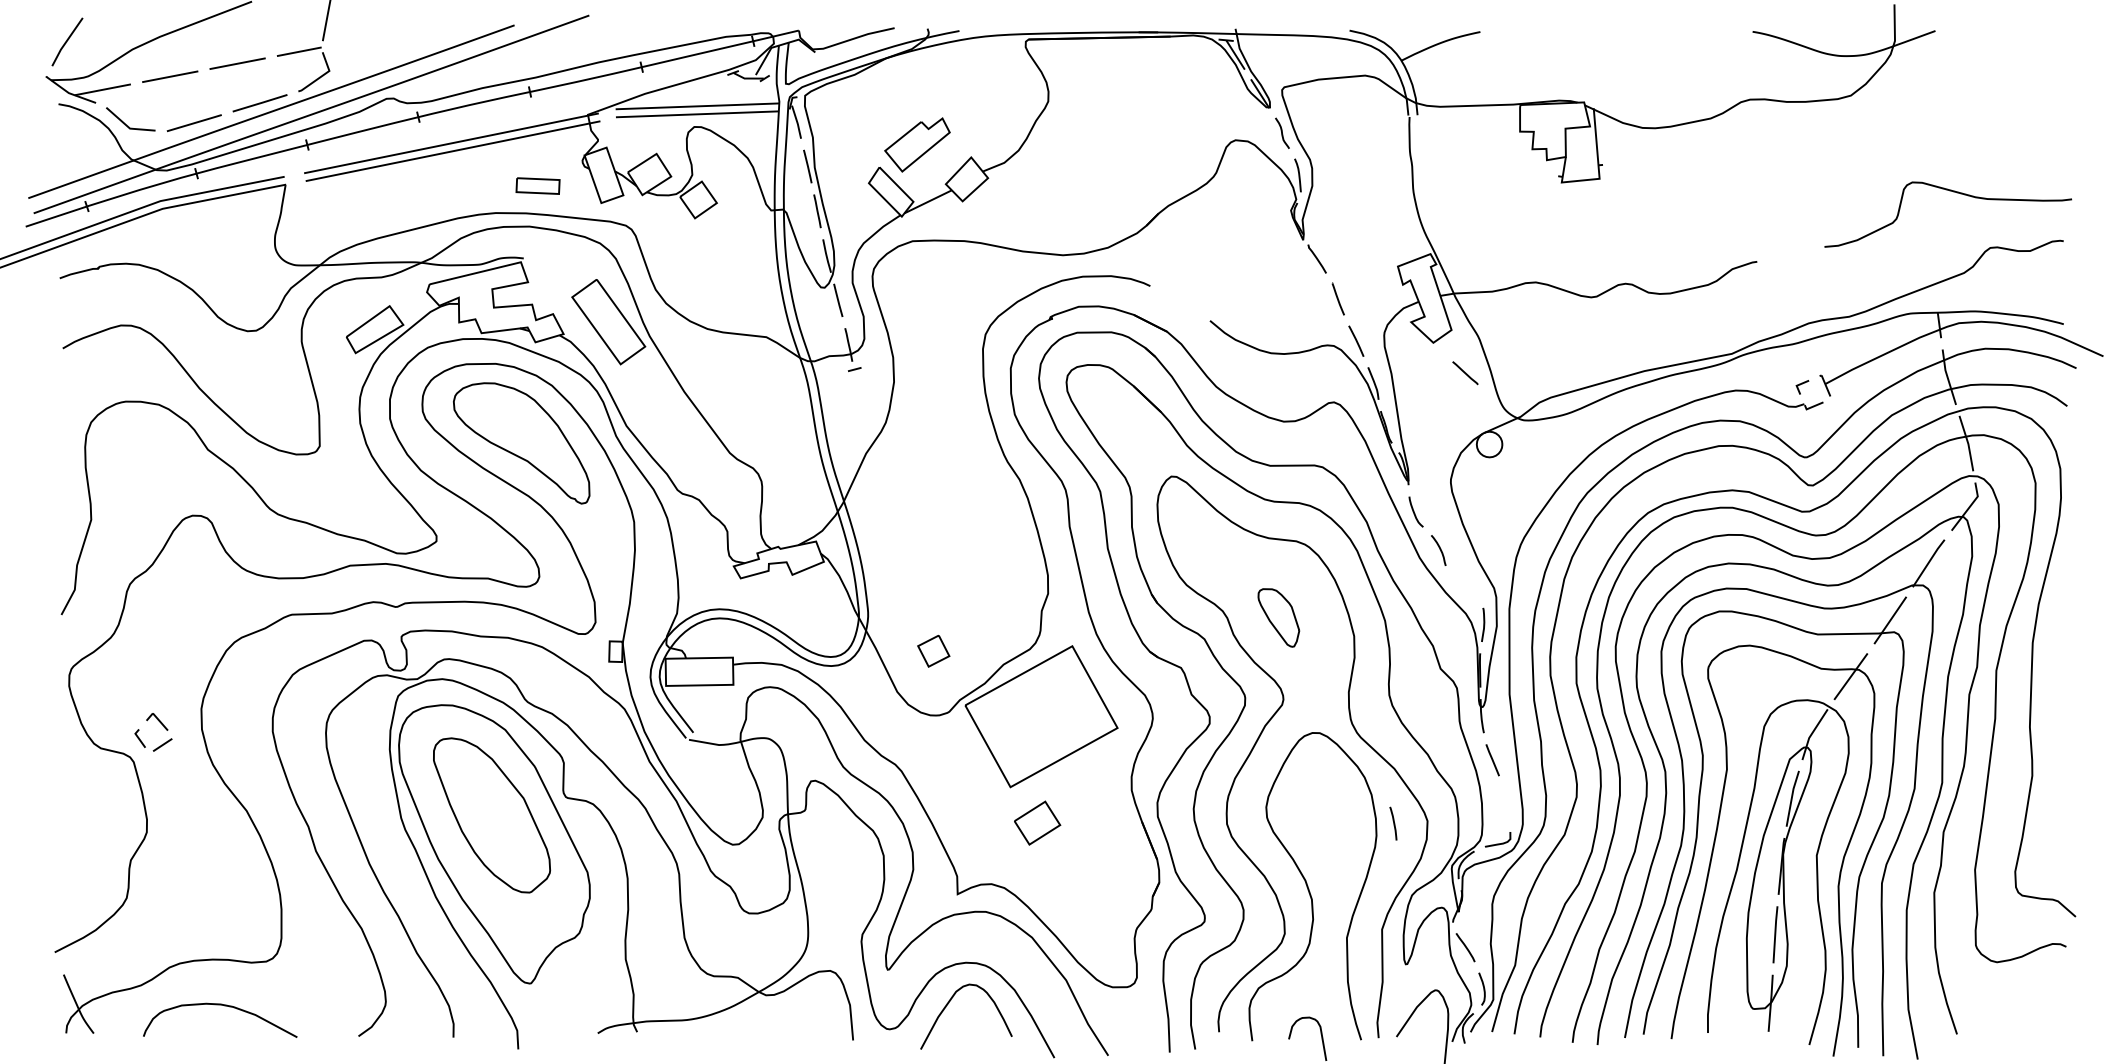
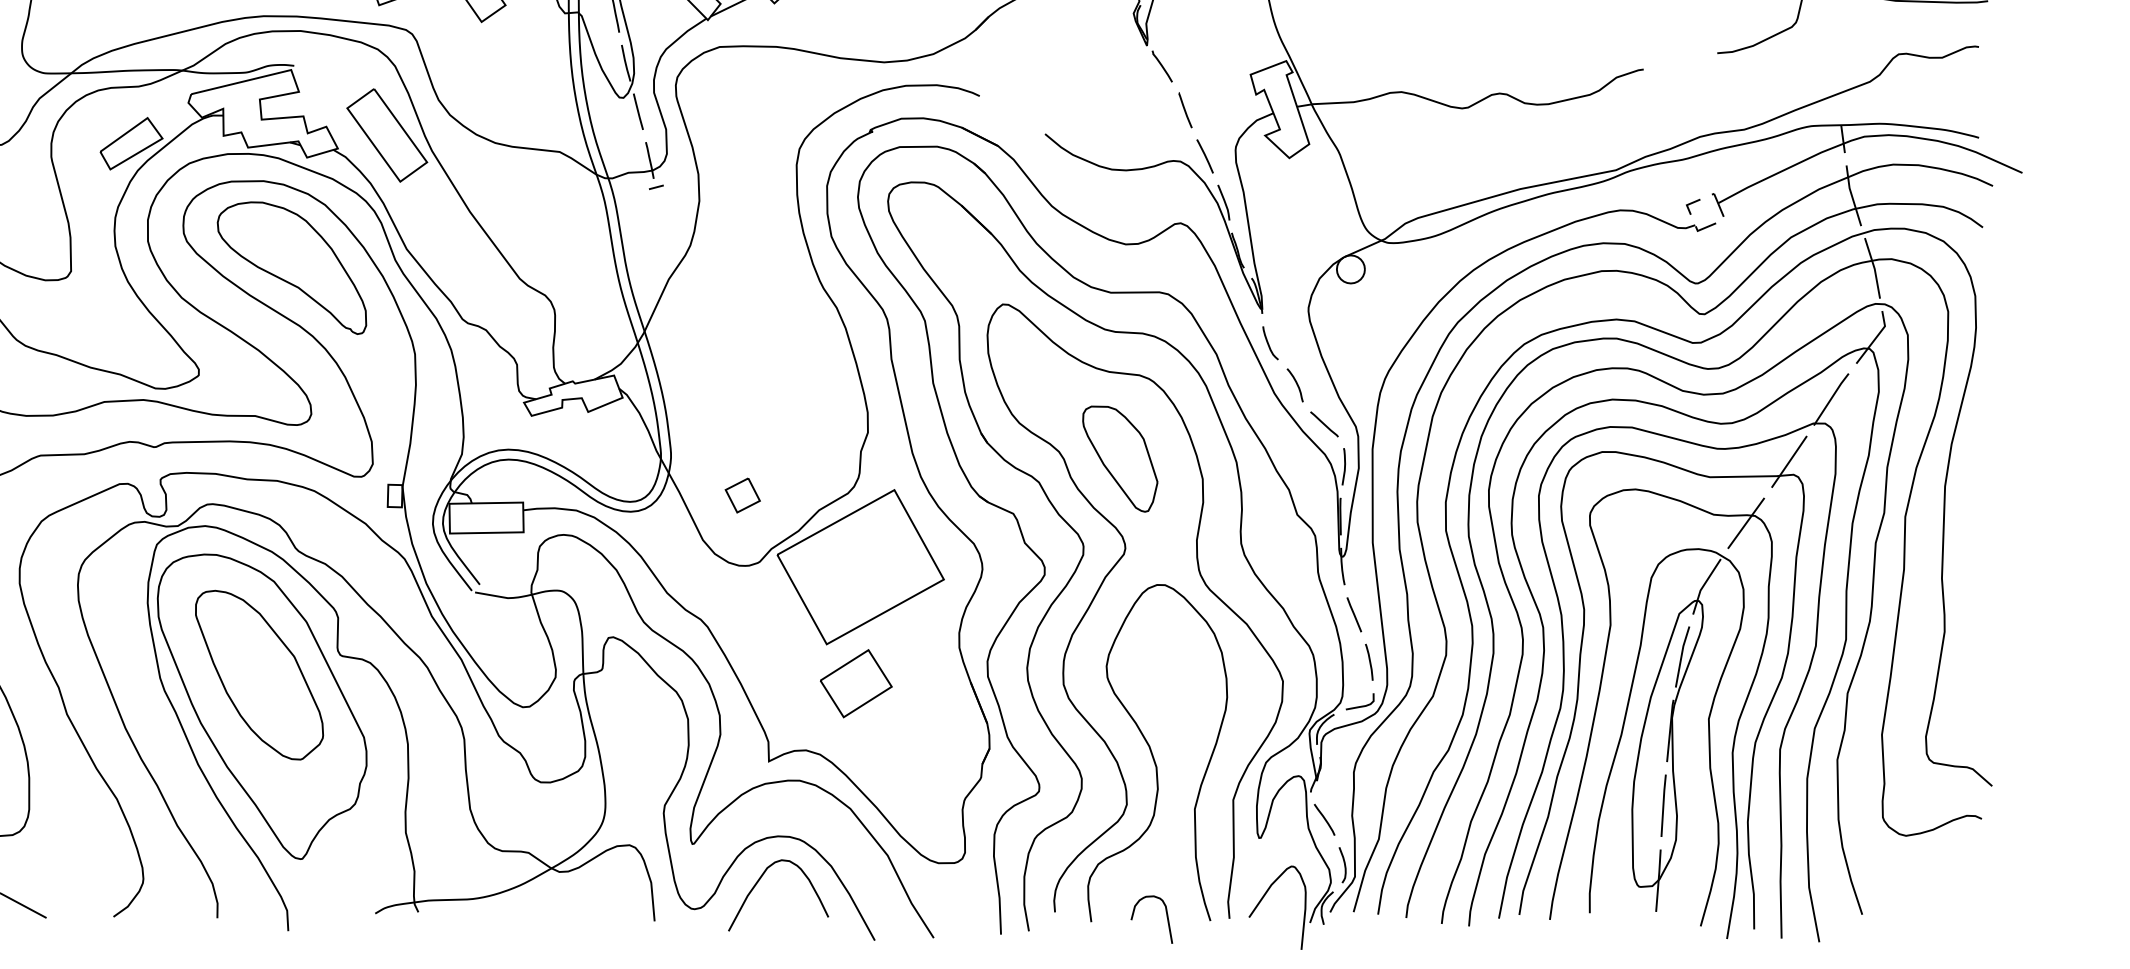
line: (1465, 373) -> (1324, 424), moved
part: (1278, 617) -> (1119, 458), size x1.67
part: (1037, 822) -> (856, 682), size x1.43
line: (1393, 823) -> (1369, 662), moved

